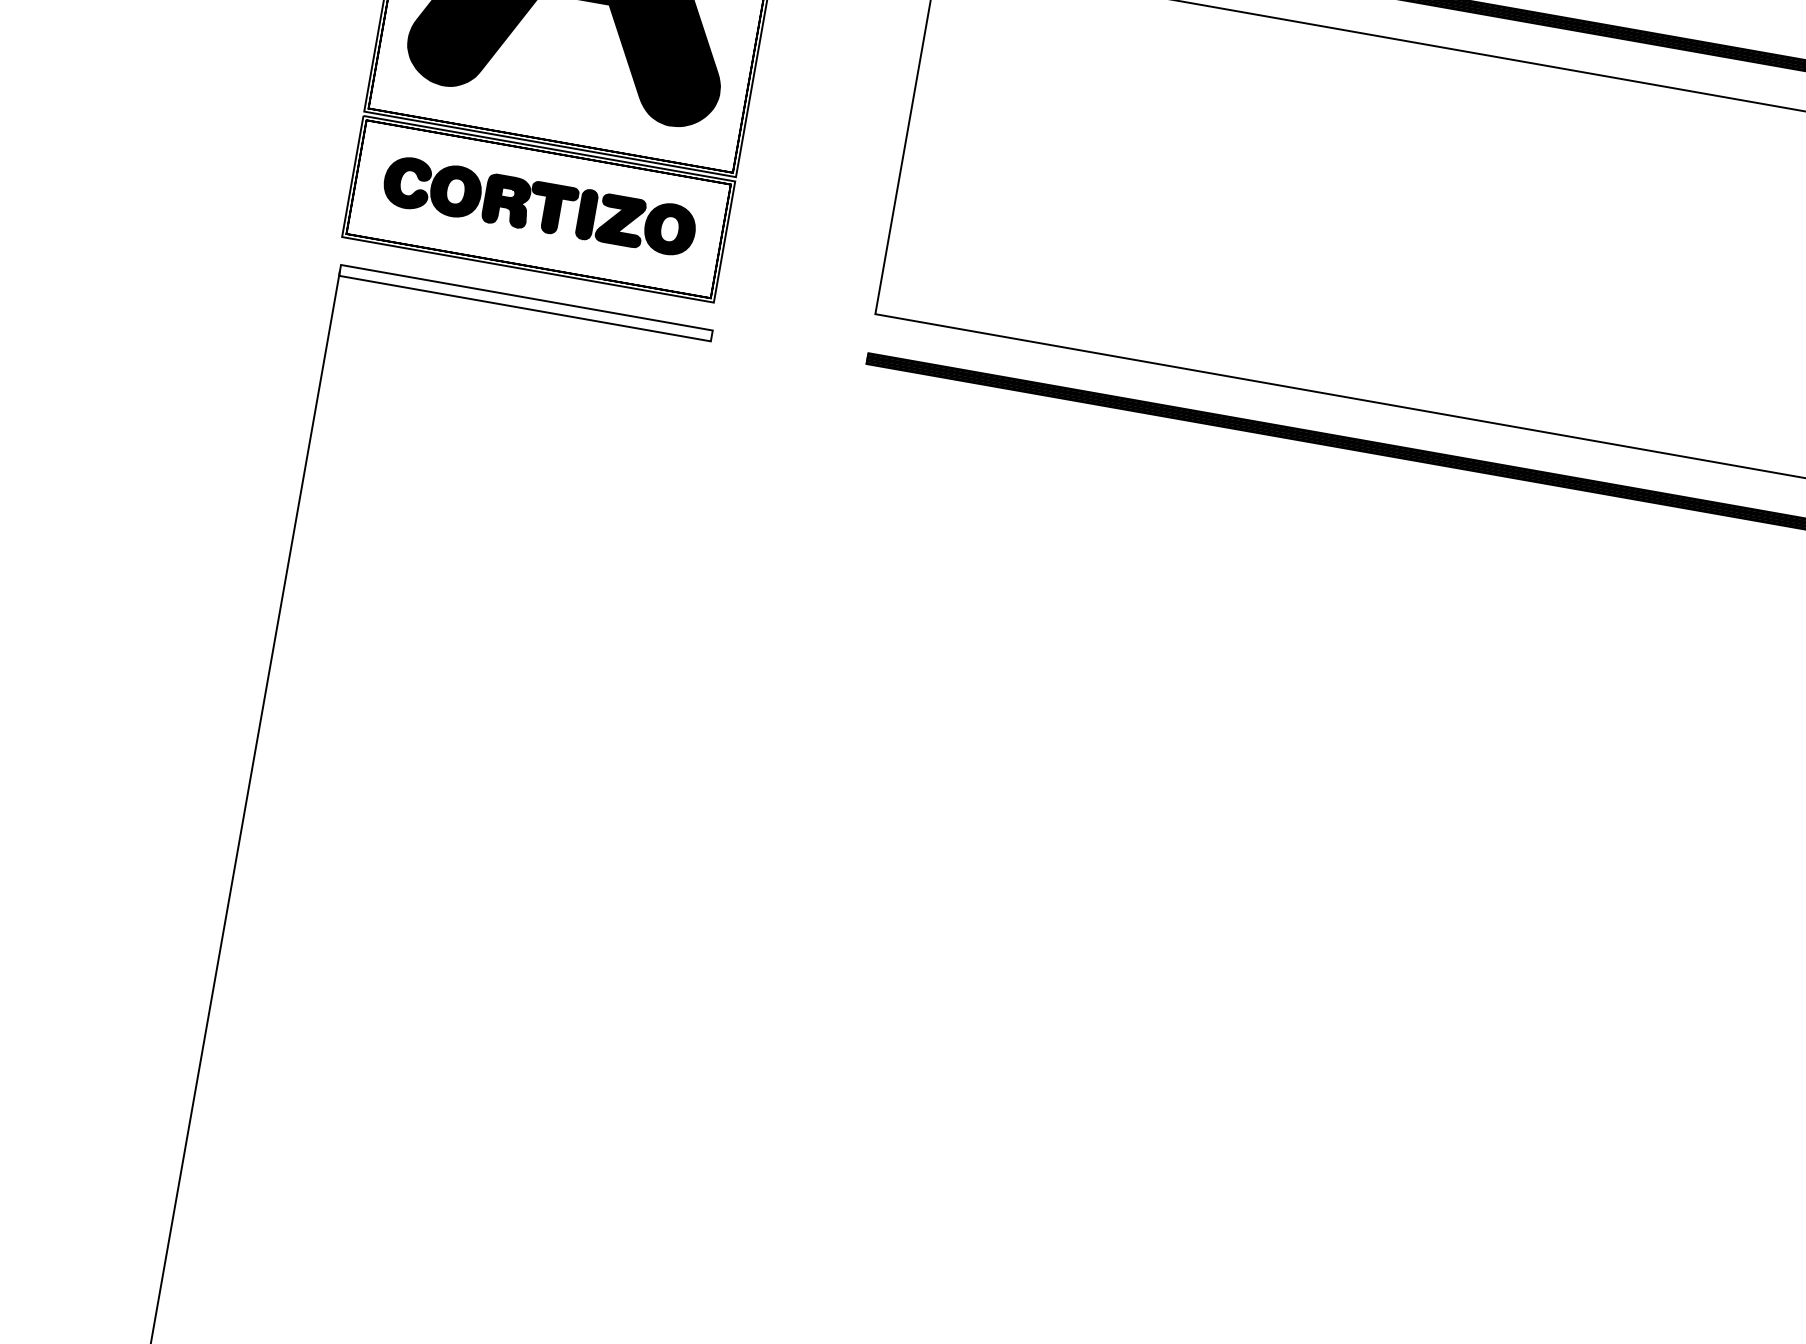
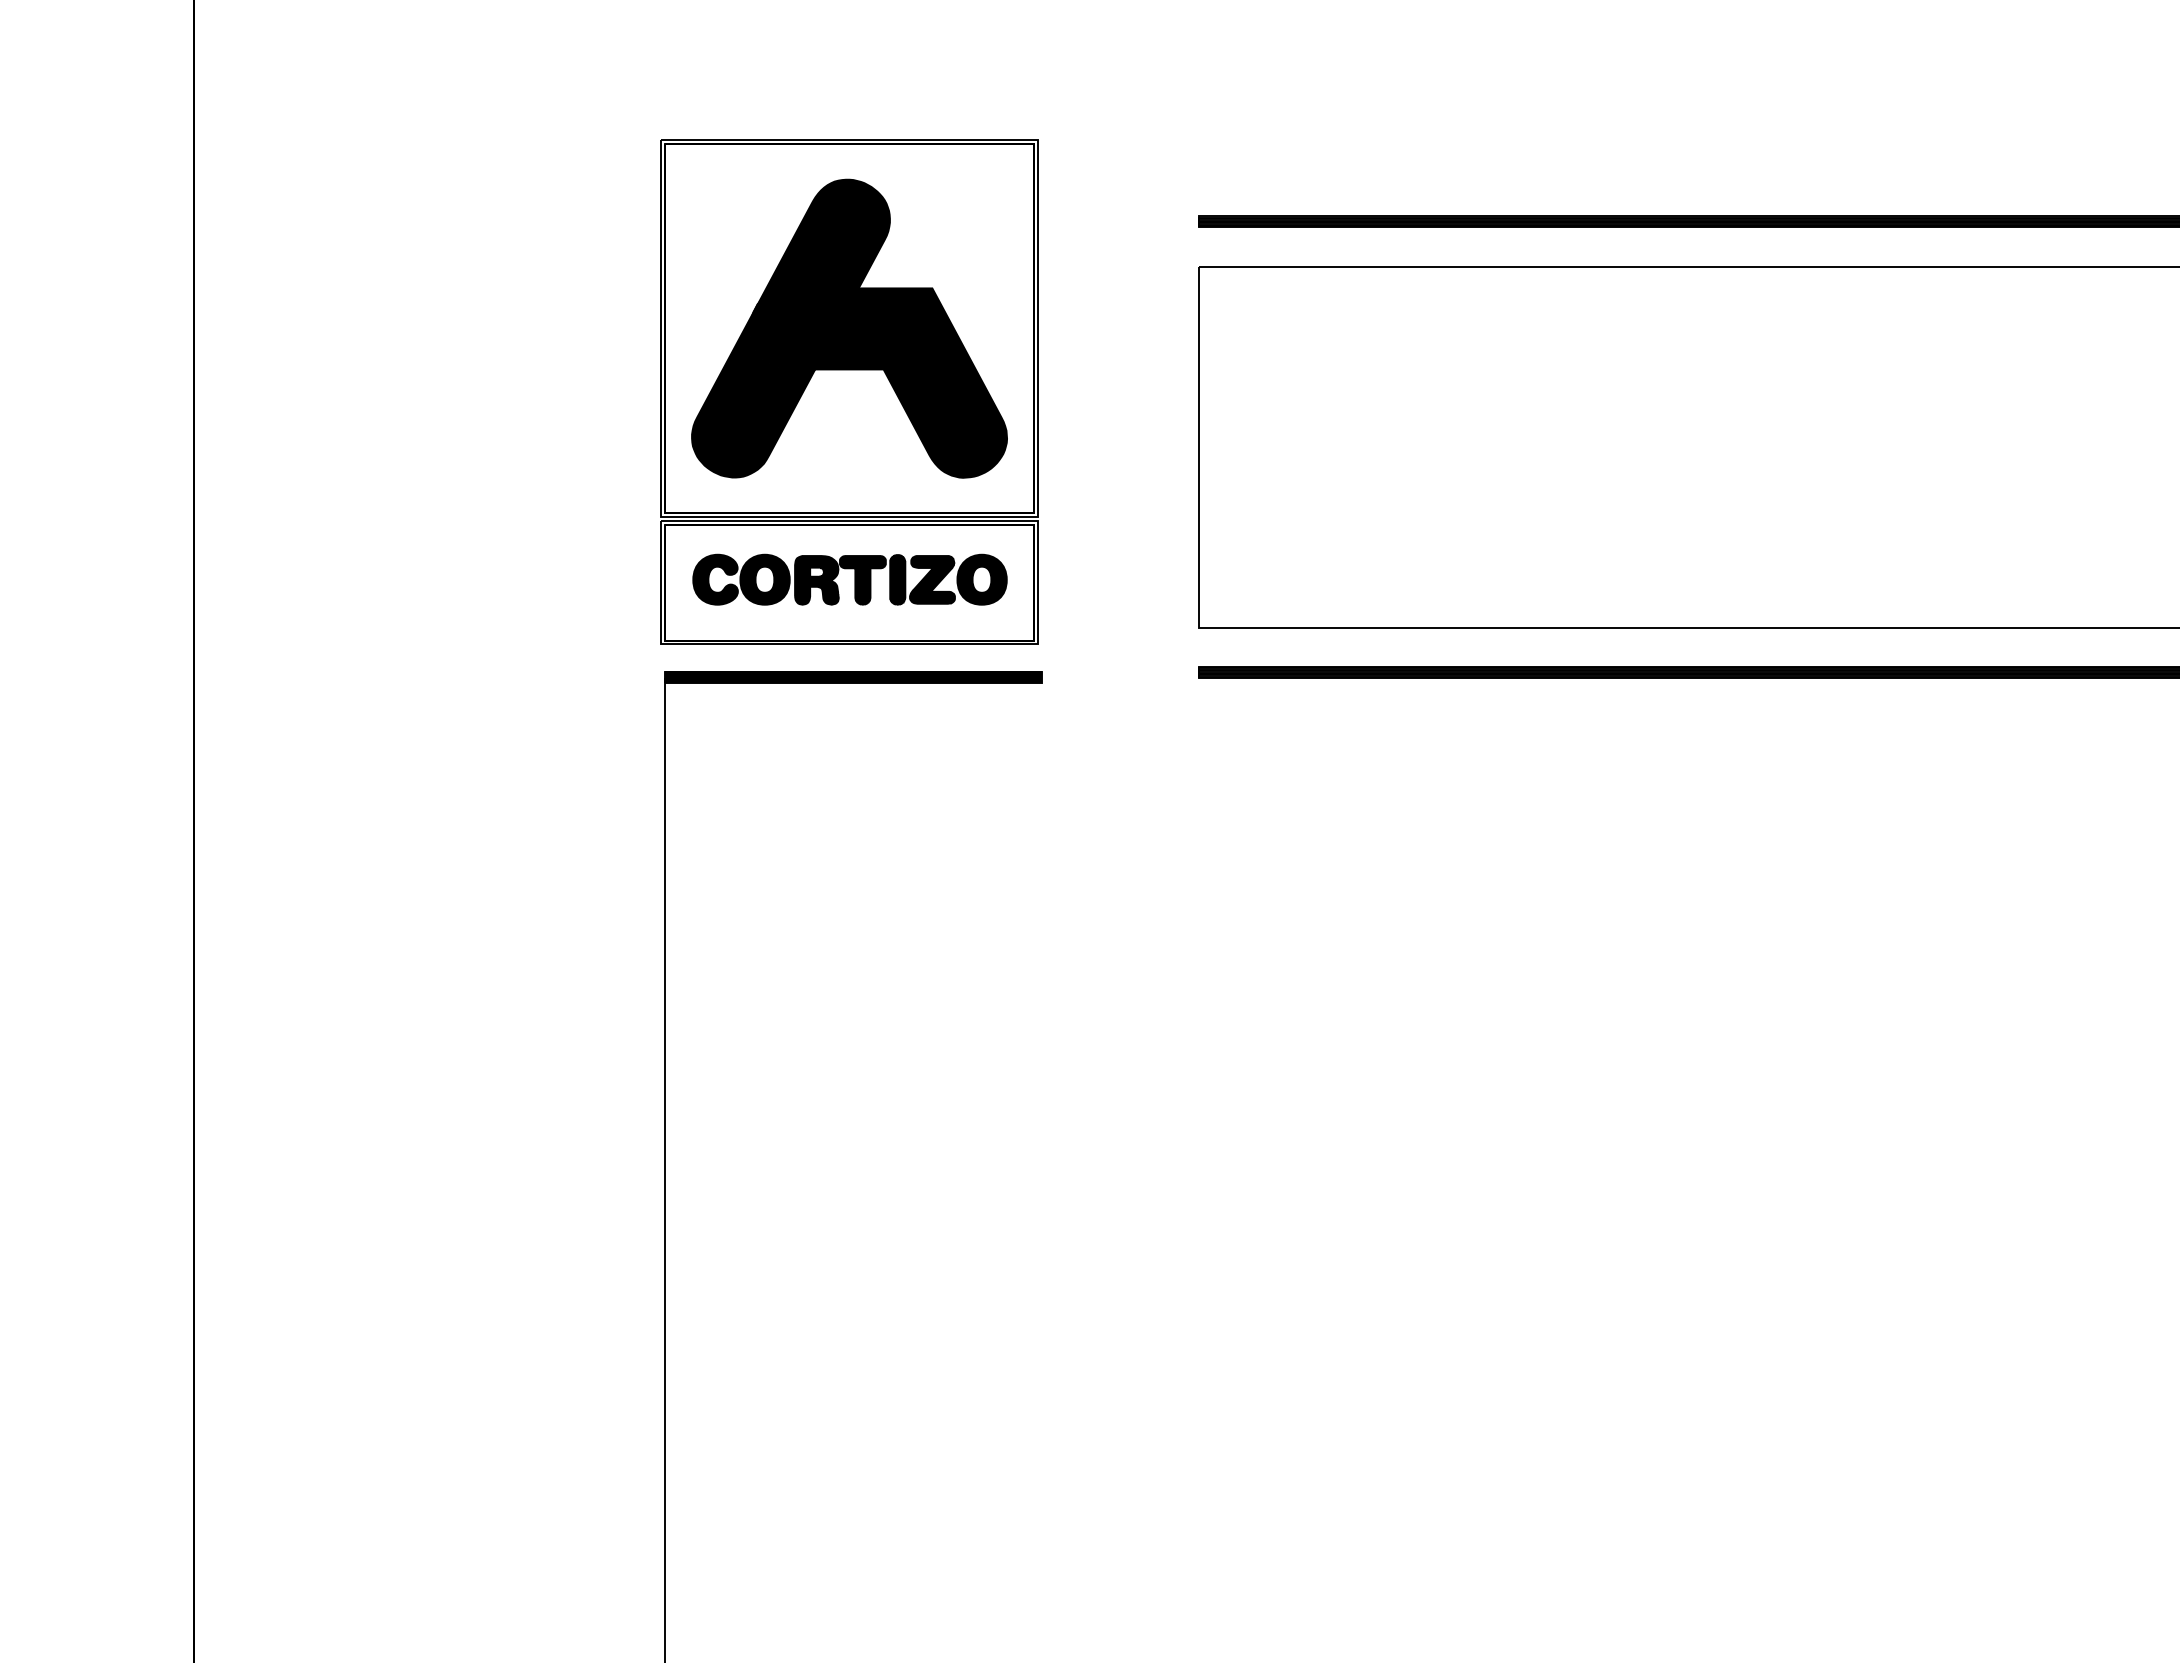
hatch: (525, 303) -> (852, 677), added

